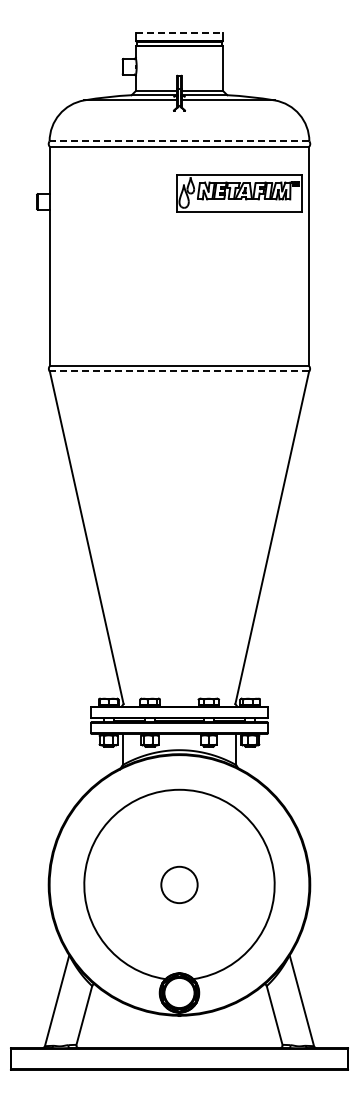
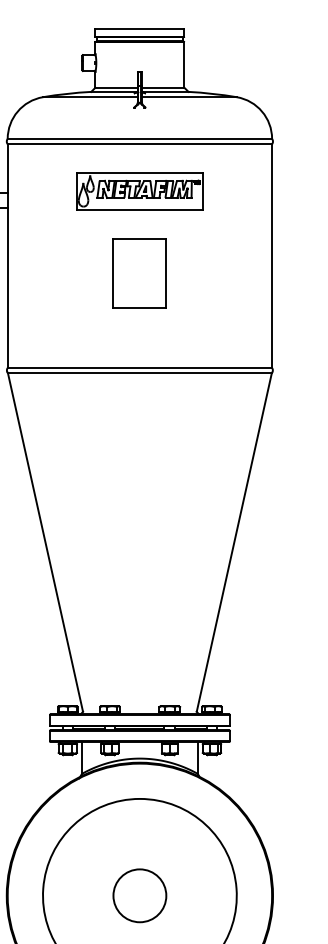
line: (179, 33) -> (139, 29), dashed -> solid
line: (179, 141) -> (139, 139), dashed -> solid
part: (239, 193) -> (139, 191), moved
part: (179, 273) -> (139, 273), added
line: (179, 371) -> (139, 373), dashed -> solid
circle: (179, 884) -> (139, 895), size x1.43

